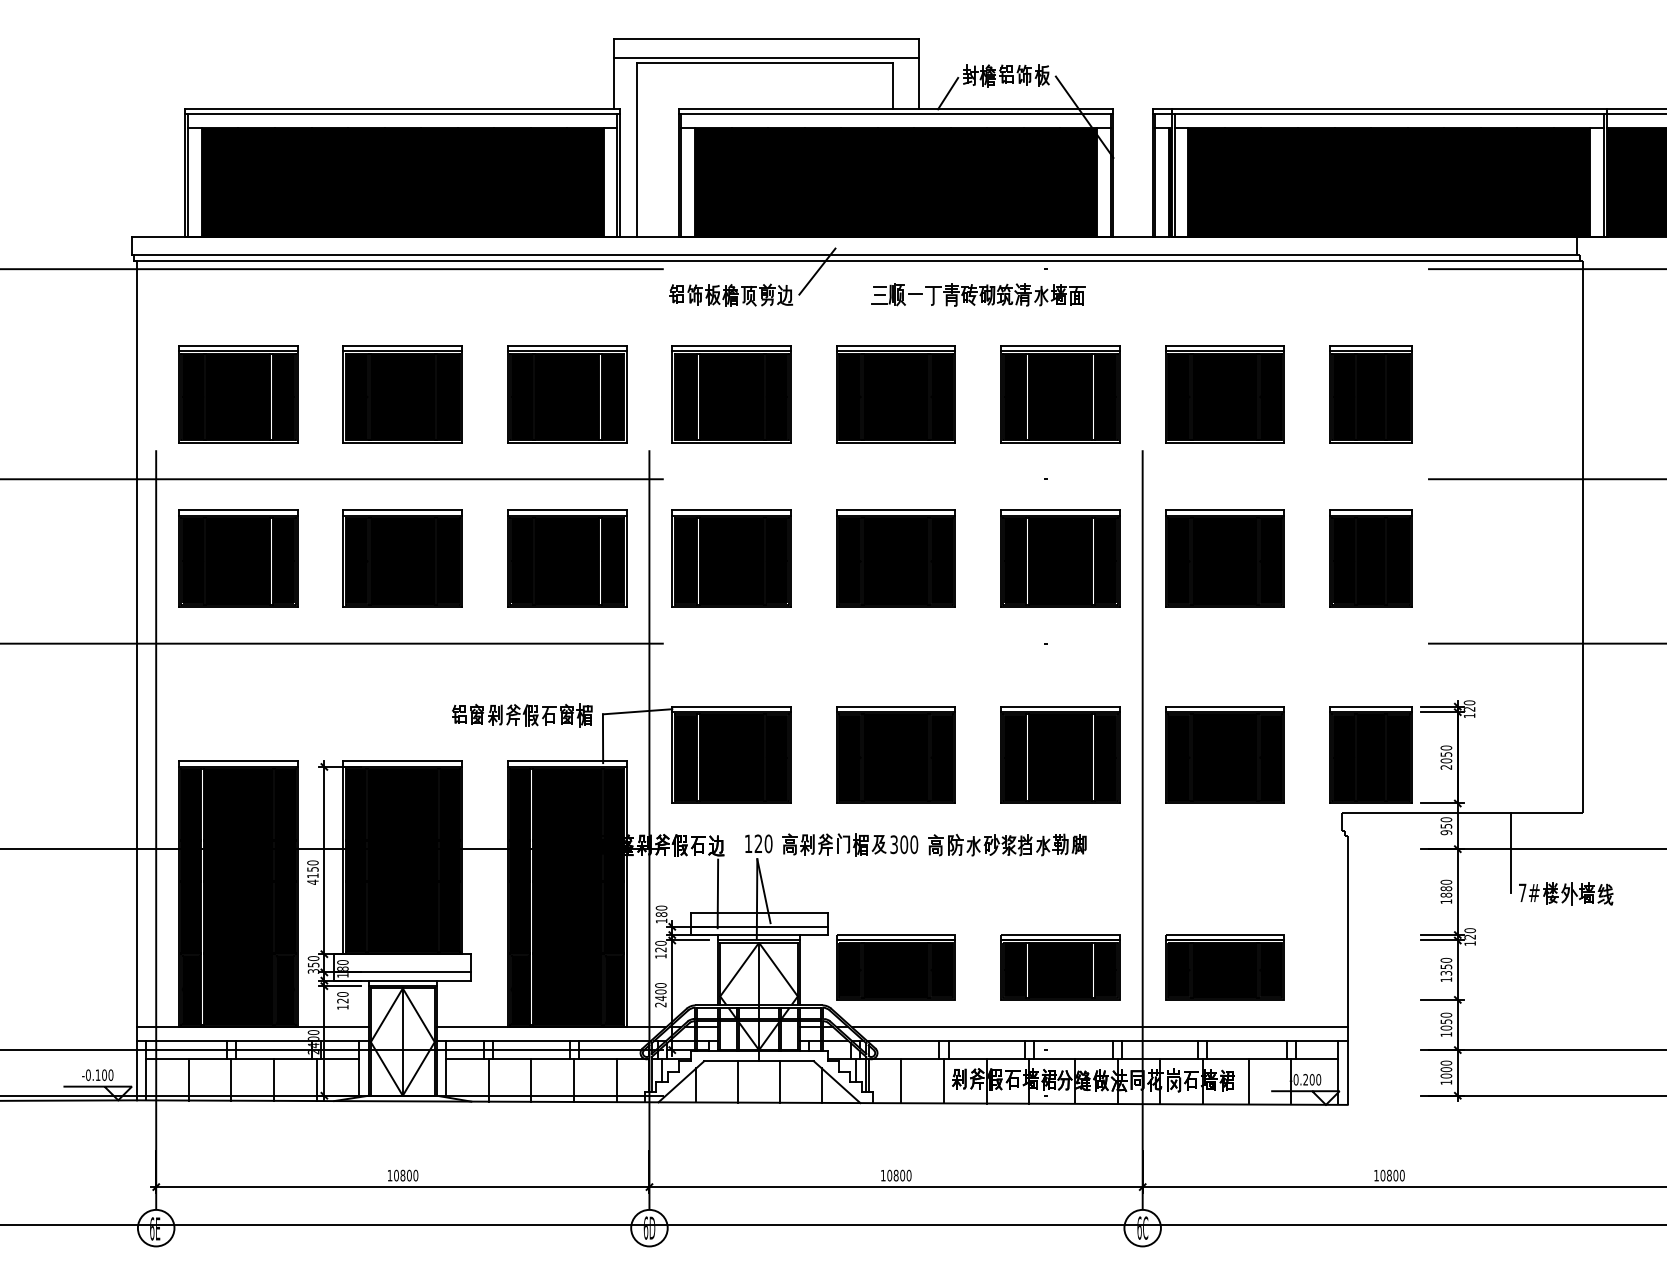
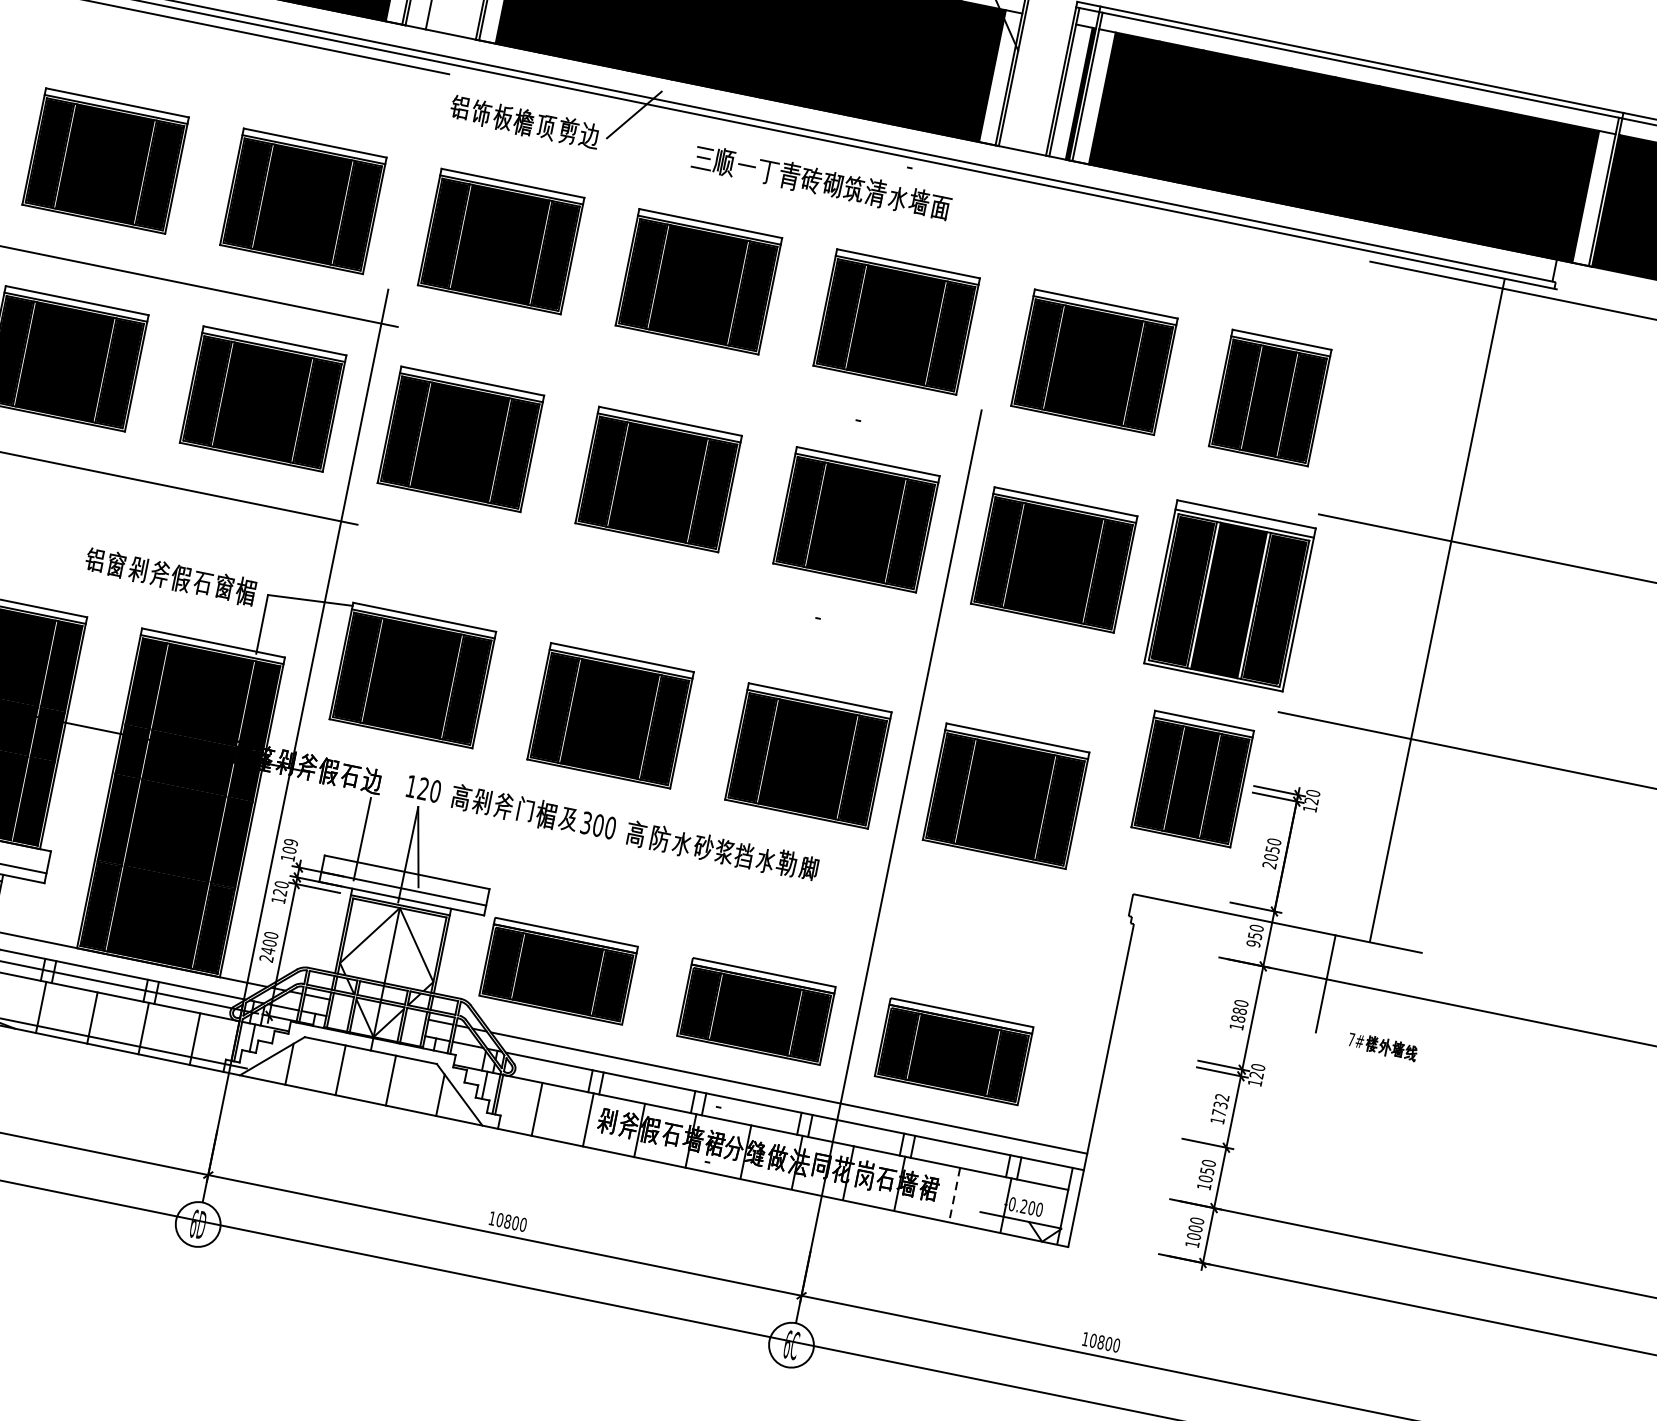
line: (1582, 536) -> (1436, 610), moved
part: (1370, 558) -> (1229, 595), size x1.4
part: (1370, 754) -> (1192, 778), moved
part: (1566, 893) -> (1383, 1046), size x0.6
text: (661, 911) -> (290, 846), 180 -> 109
text: (1446, 966) -> (1220, 1104), 1350 -> 1732
line: (1248, 1081) -> (954, 1194), solid -> dashed

